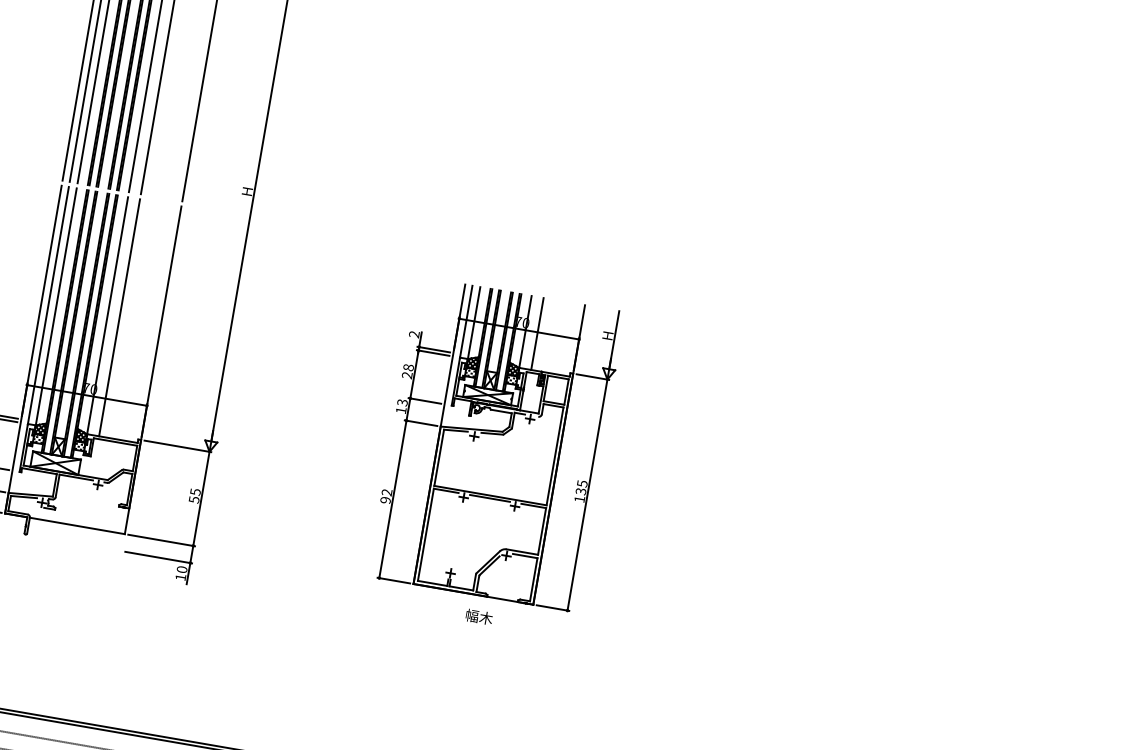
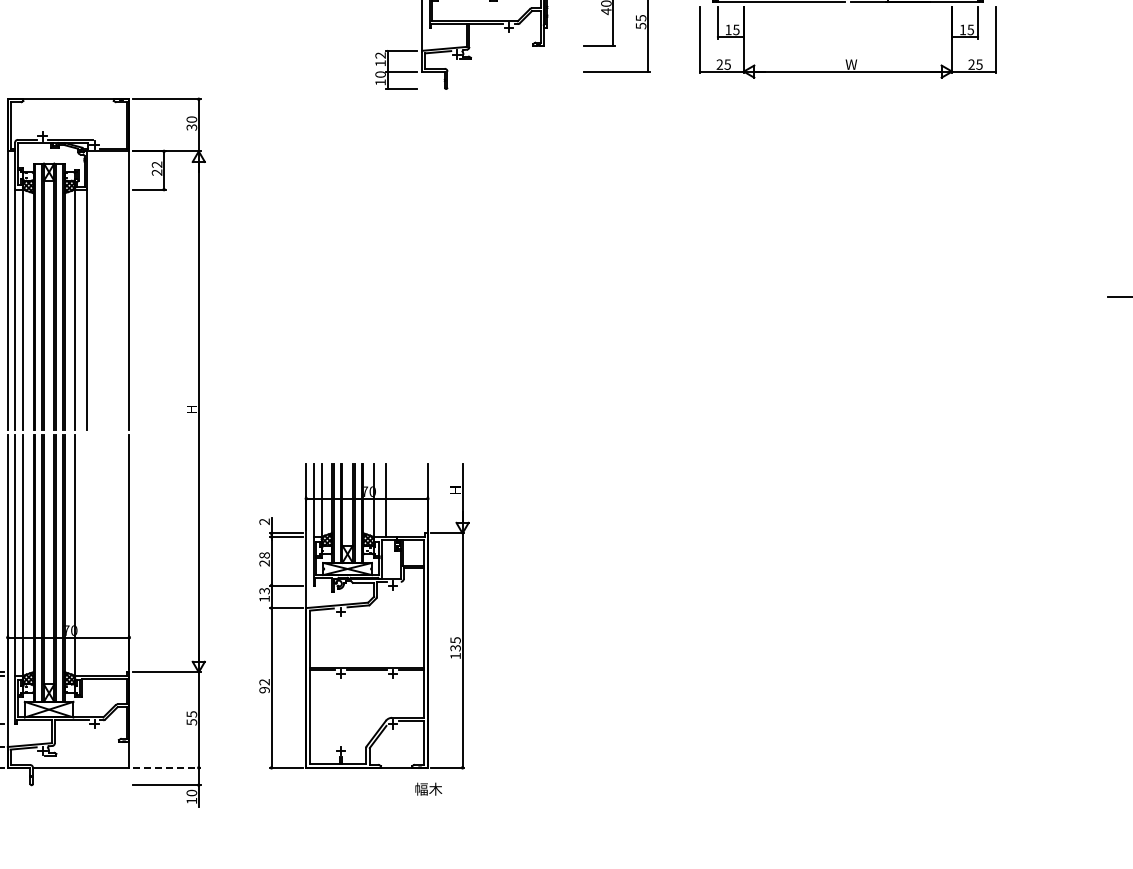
line: (119, 317) -> (87, 555), removed
part: (496, 444) -> (364, 616), moved
line: (161, 540) -> (166, 767), solid -> dashed
text: (479, 616) -> (428, 788), moved

